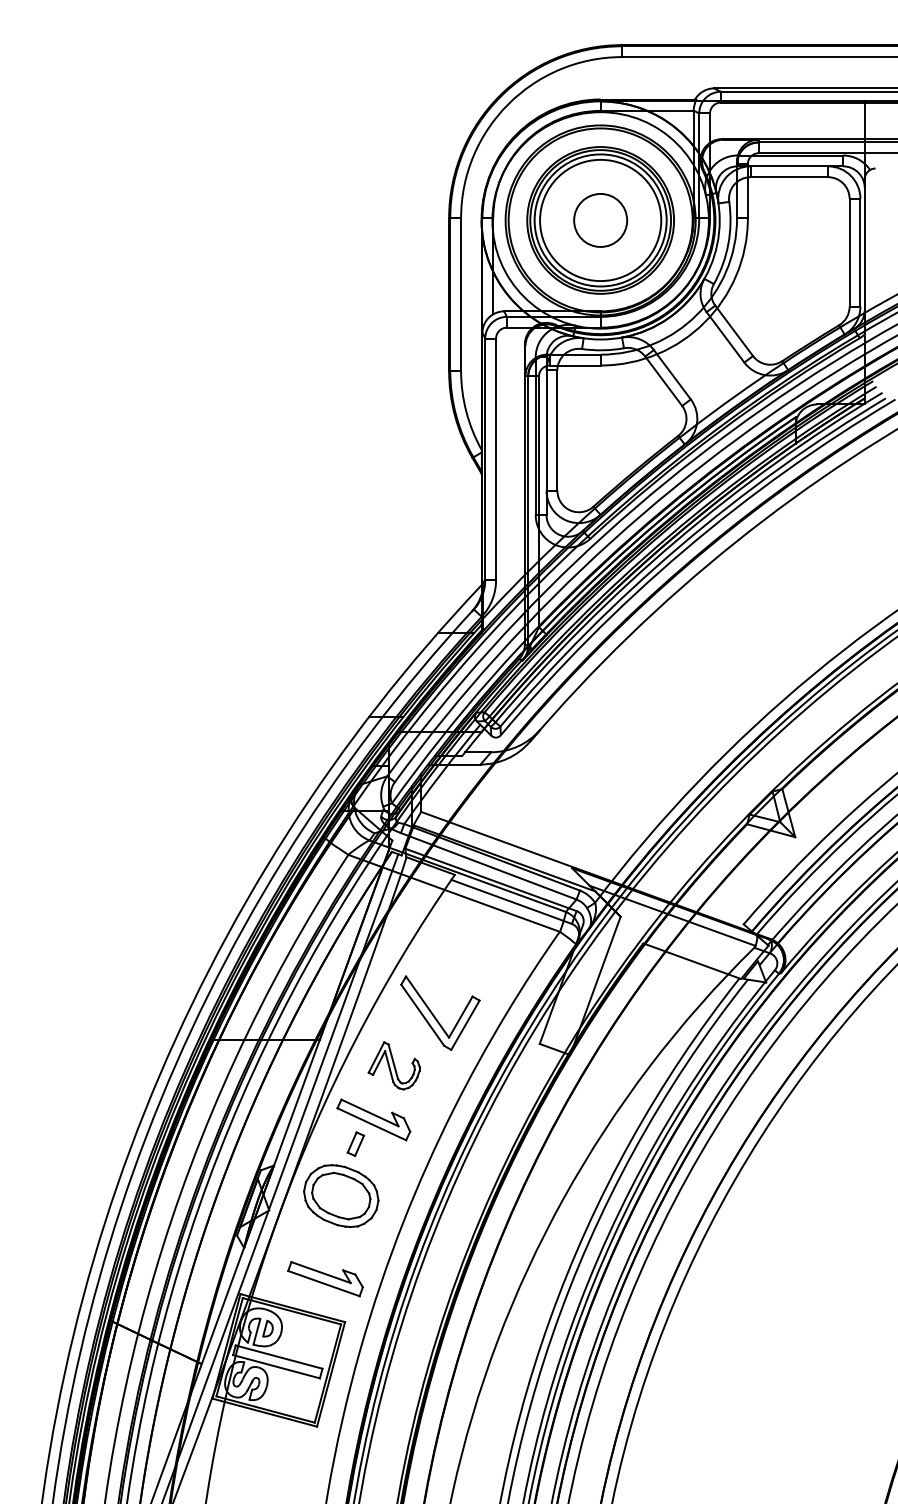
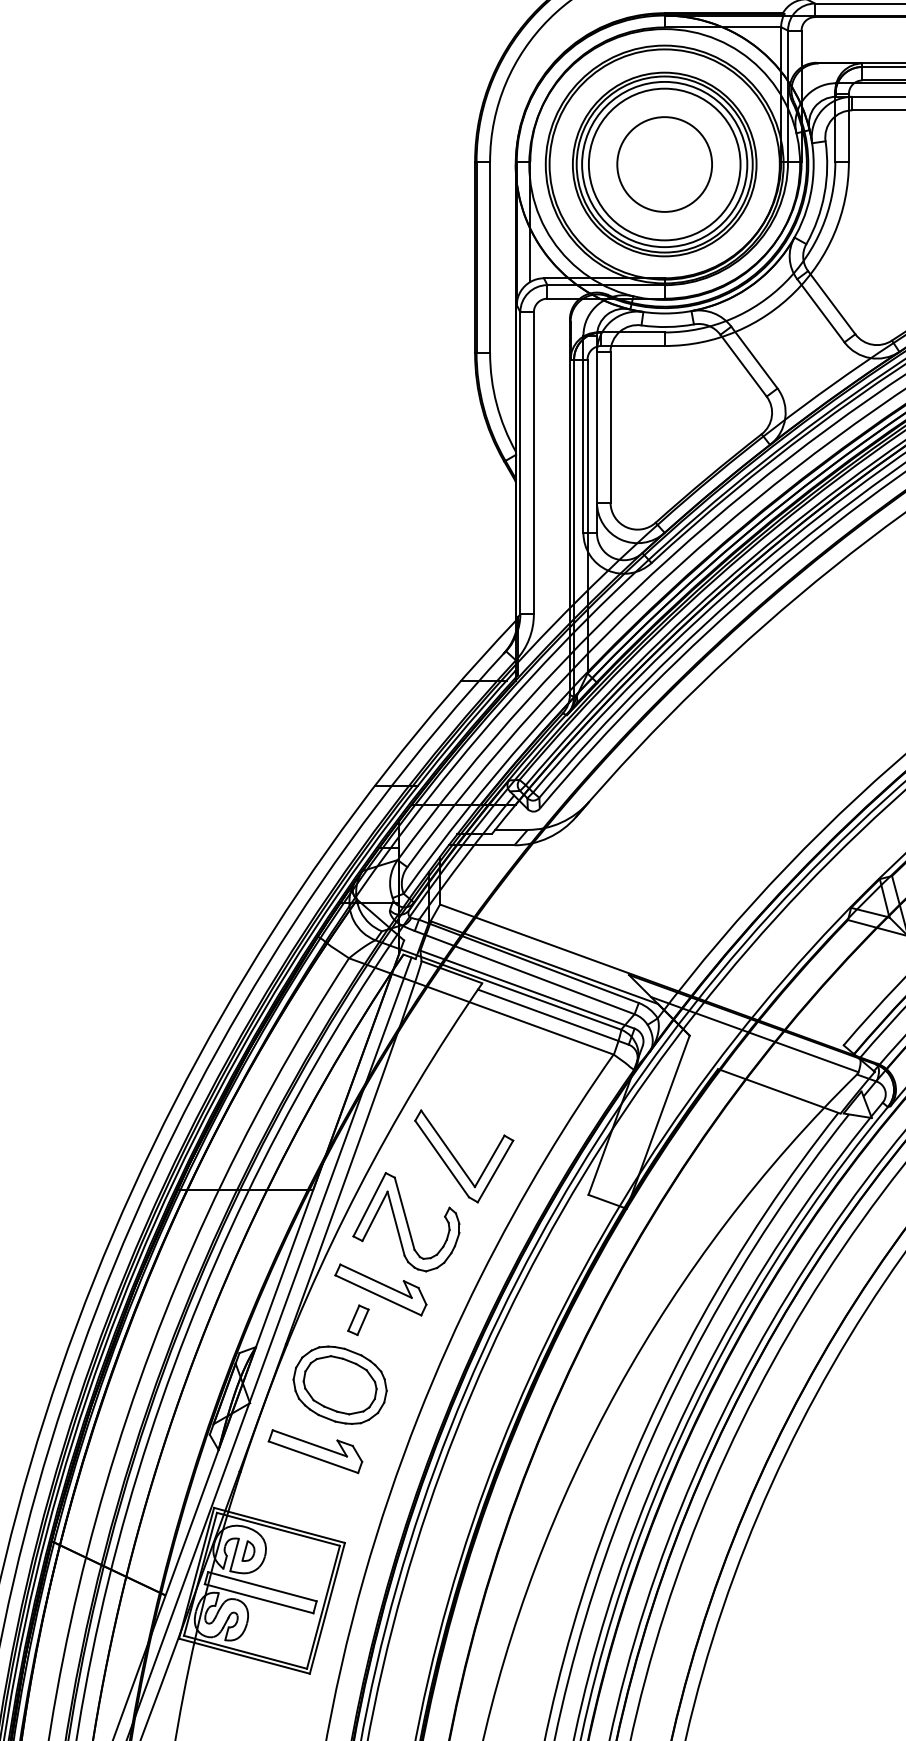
circle: (600, 220) -> (664, 164), size x1.43
part: (393, 1065) -> (405, 1221), size x1.67
part: (325, 1279) -> (315, 1452), moved

